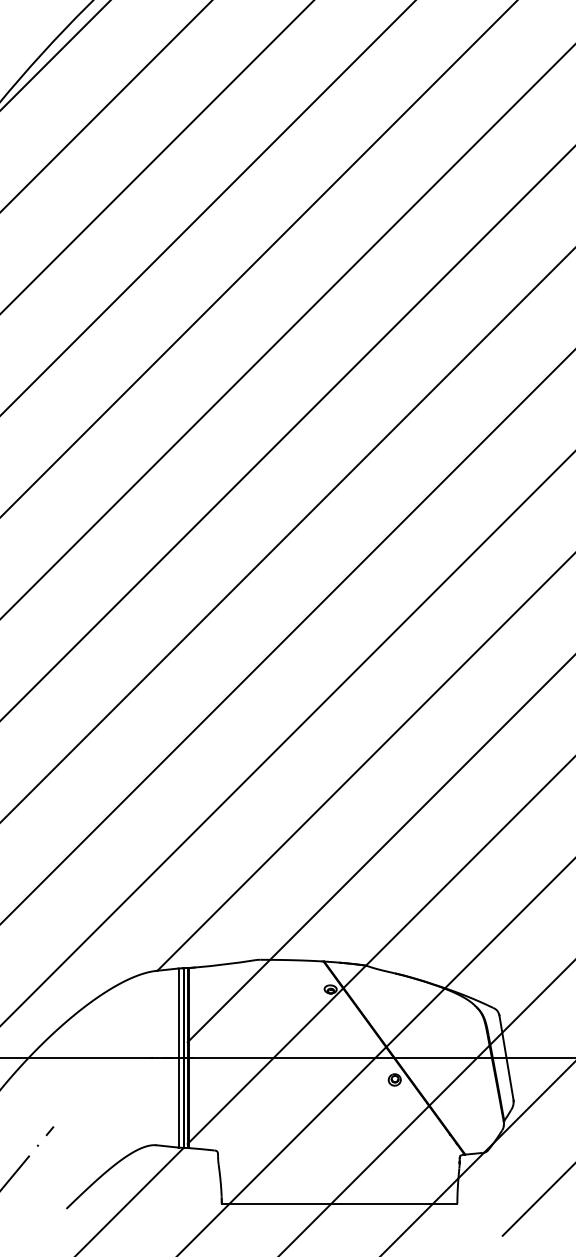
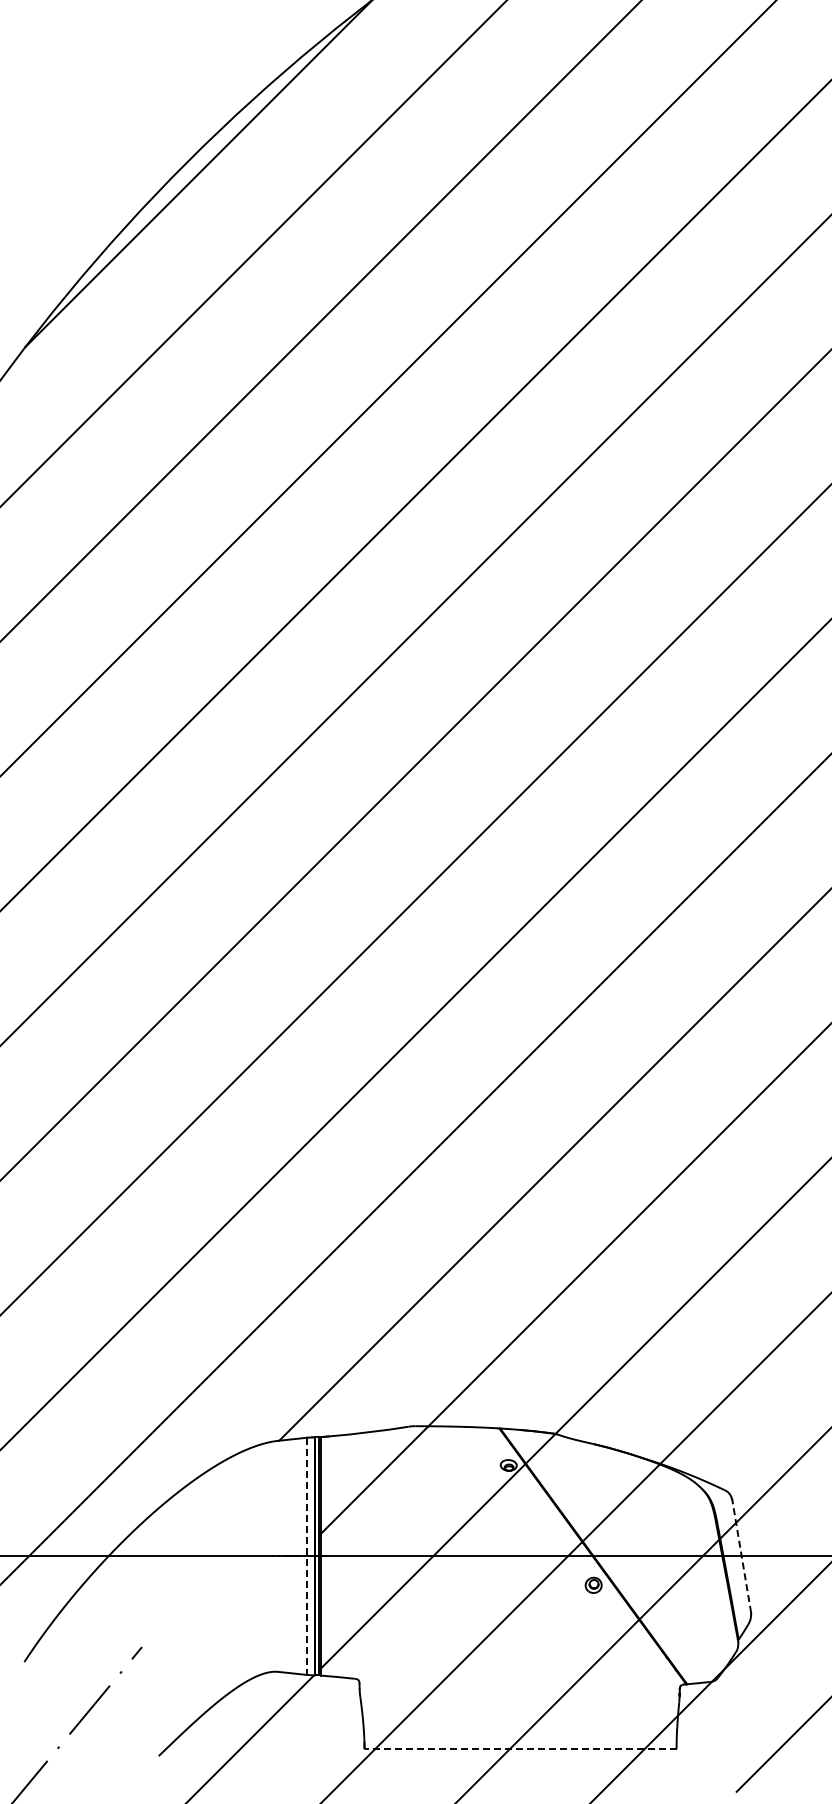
line: (506, 1057) -> (741, 1555), solid -> dashed
line: (178, 1058) -> (307, 1556), solid -> dashed
line: (339, 1203) -> (520, 1749), solid -> dashed

